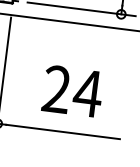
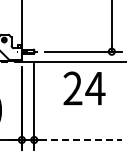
text: (73, 90) -> (84, 87), moved
line: (63, 132) -> (81, 140), solid -> dashed

